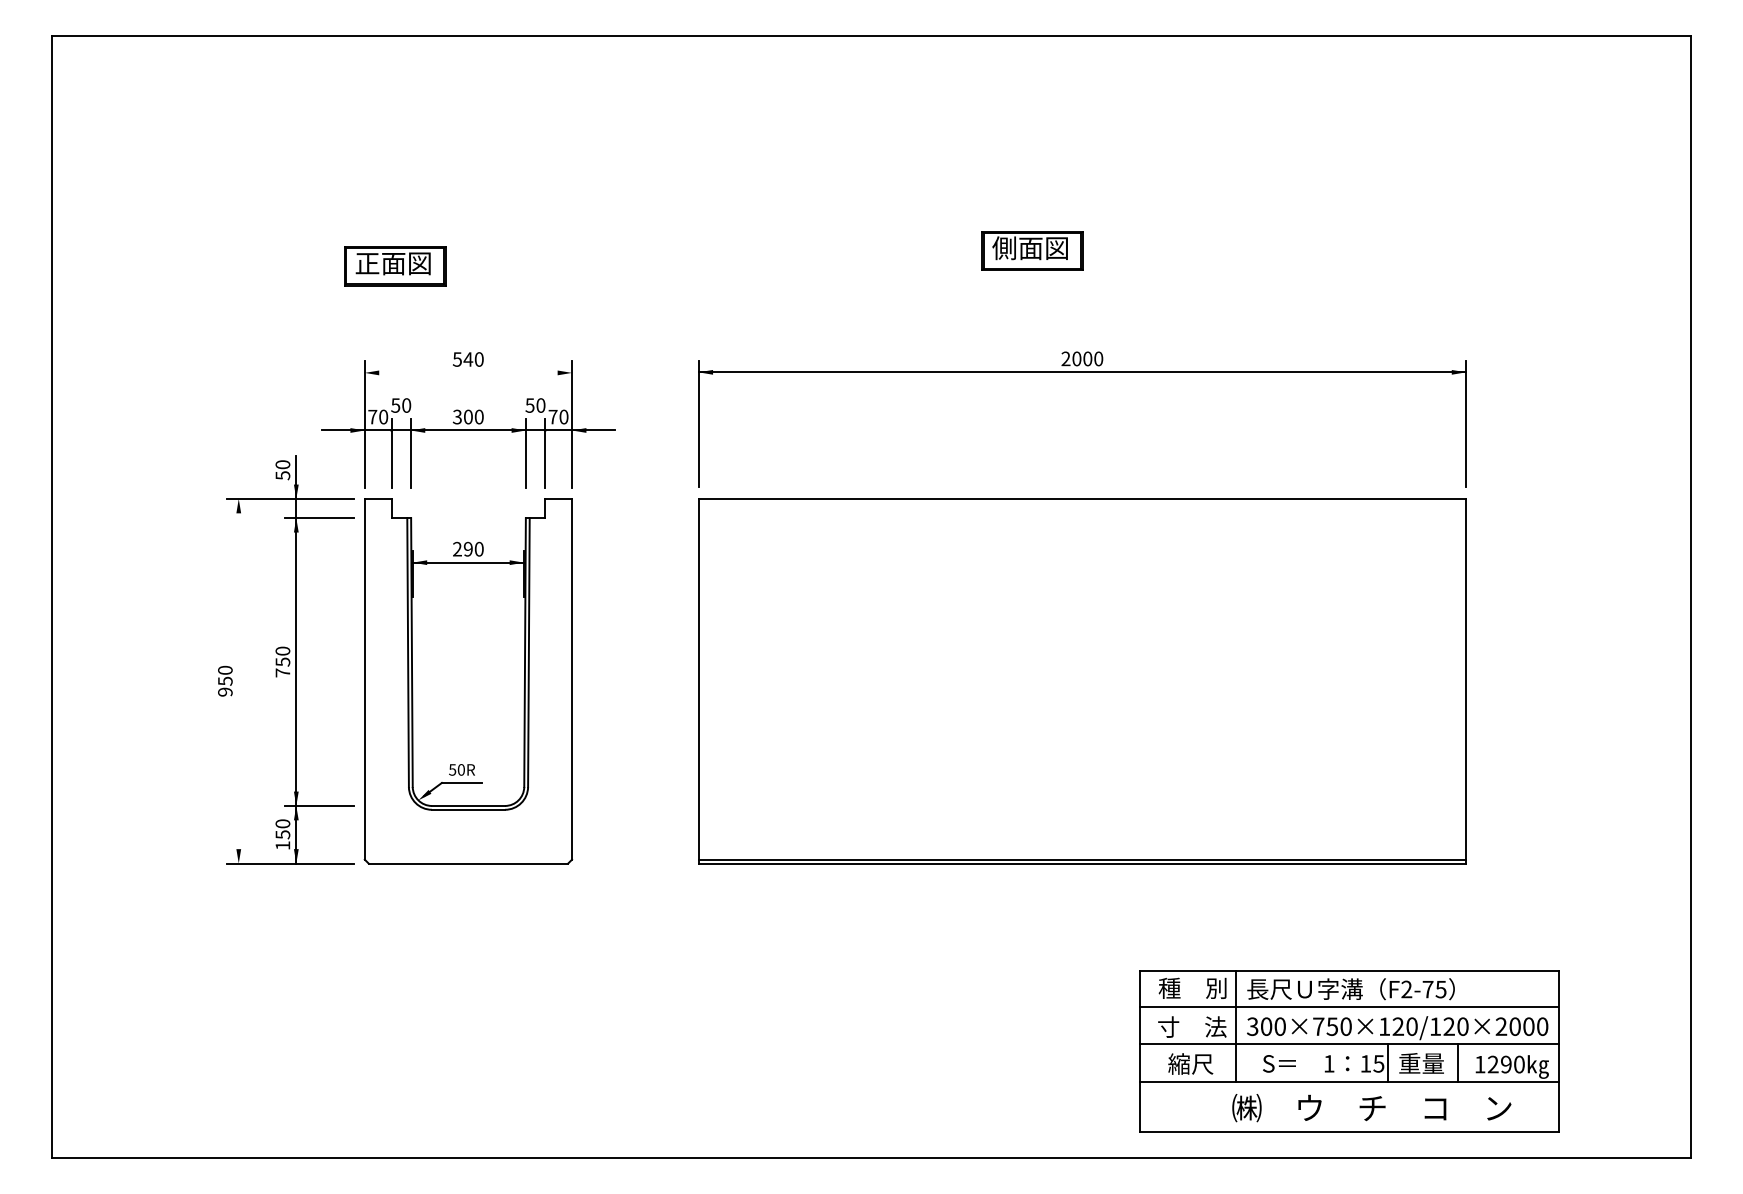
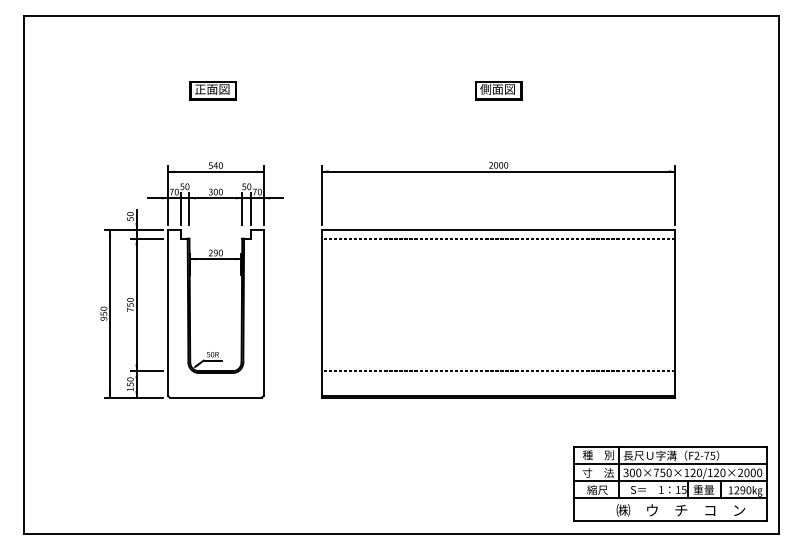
part: (1032, 250) -> (498, 90), moved
part: (393, 265) -> (212, 90), moved
line: (467, 372) -> (215, 171), added
line: (1082, 517) -> (498, 238), added
line: (239, 680) -> (110, 313), added
line: (1082, 806) -> (498, 371), added
part: (1349, 1049) -> (670, 483), moved

